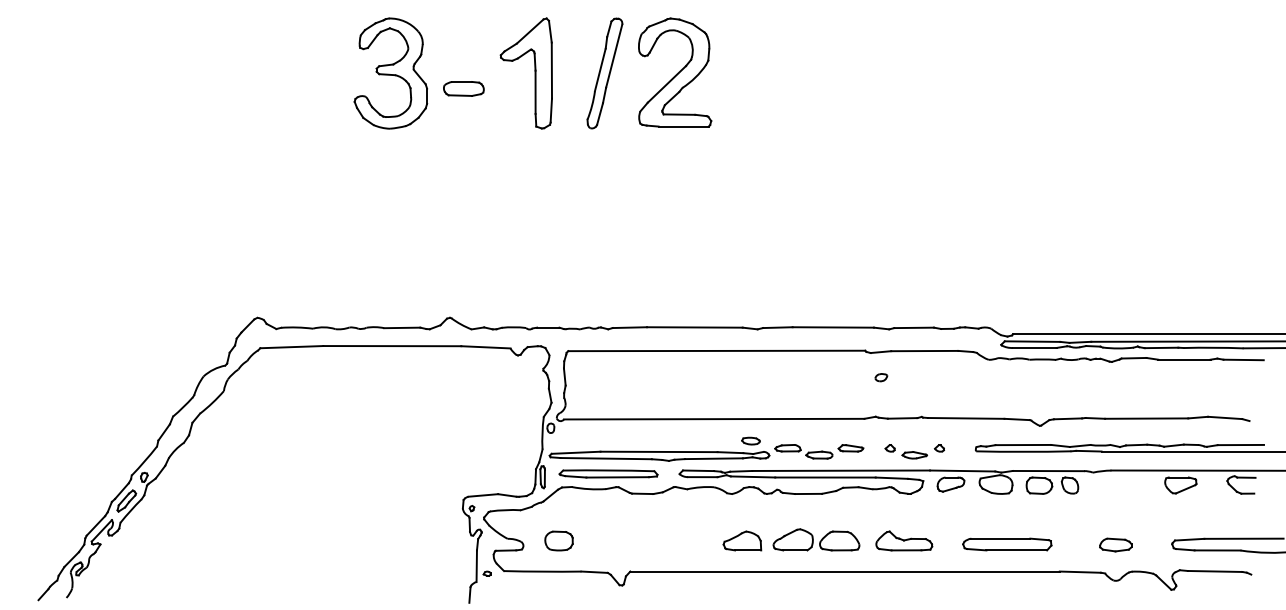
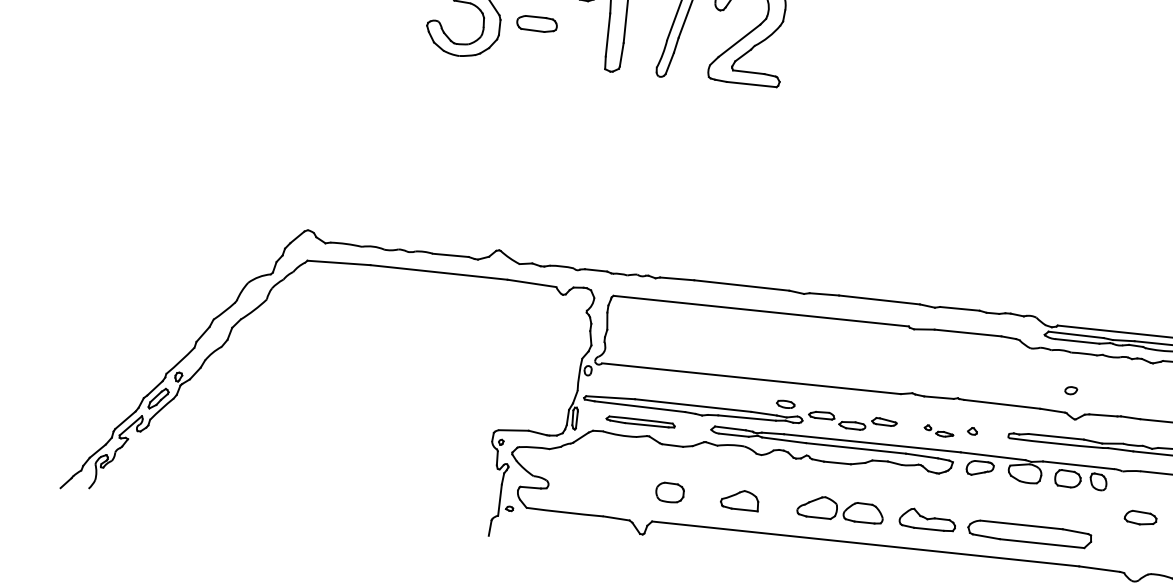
part: (881, 377) -> (1071, 390), moved
part: (905, 451) -> (938, 430), size x0.7
part: (608, 473) -> (640, 421), size x0.7
part: (558, 540) -> (669, 492), moved
part: (742, 540) -> (740, 499), moved
part: (1007, 544) -> (1030, 534), size x1.4
part: (1115, 544) -> (1140, 517), moved

